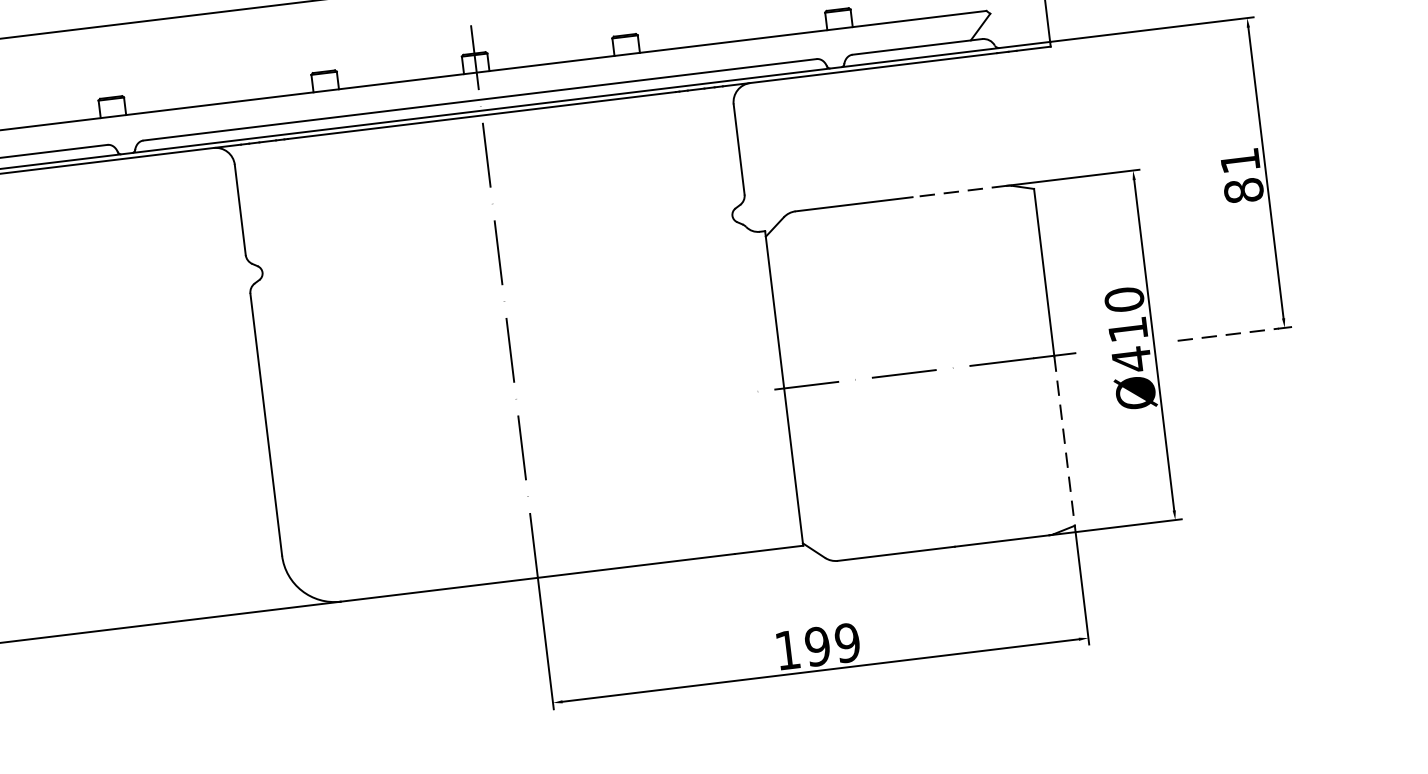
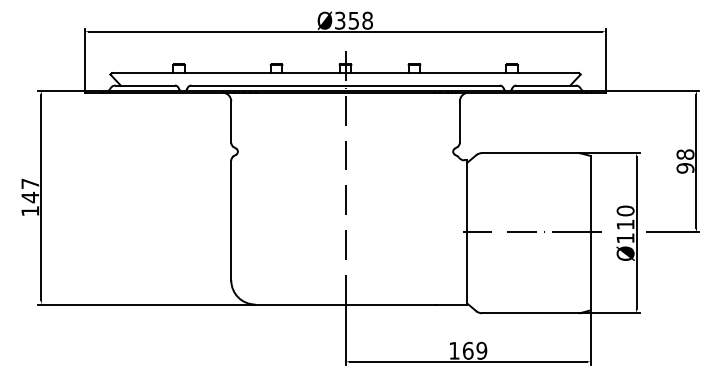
text: (1242, 175) -> (685, 161), 81 -> 98
line: (960, 192) -> (557, 153), dashed -> solid
line: (1230, 334) -> (671, 232), dashed -> solid
text: (1131, 359) -> (625, 238), Ø410 -> Ø110
line: (1063, 441) -> (590, 271), dashed -> solid
text: (816, 645) -> (467, 350), 199 -> 169

